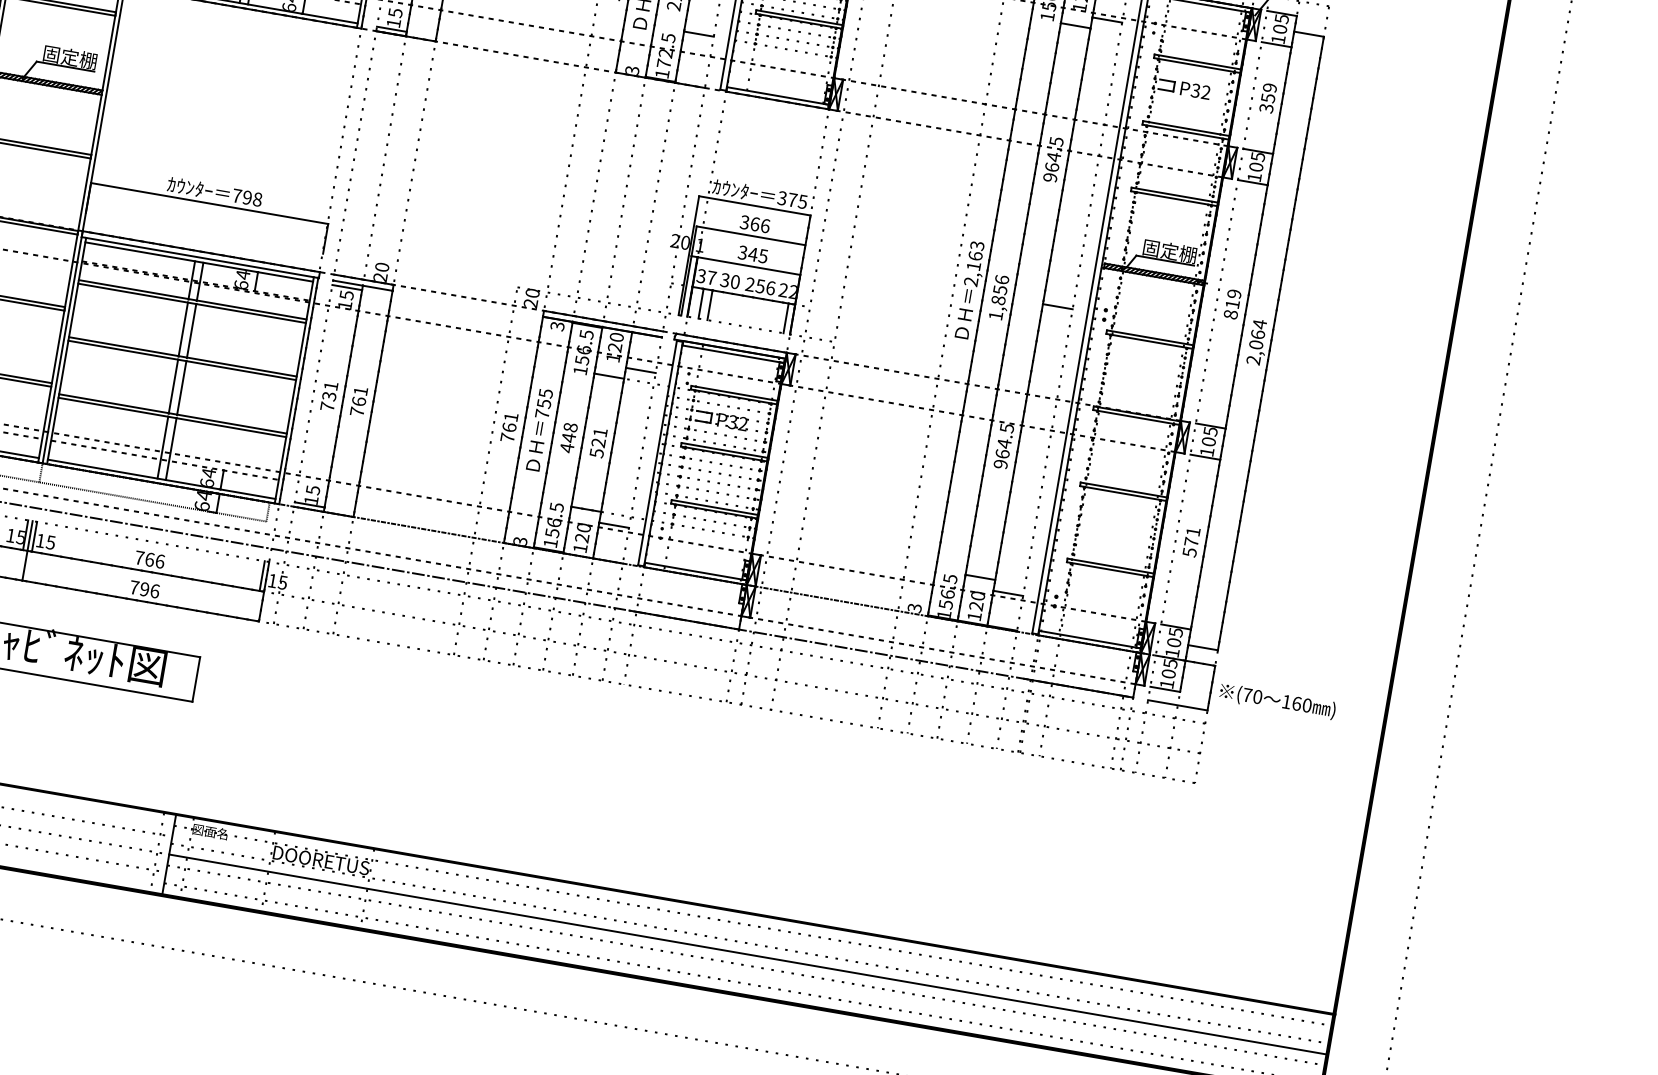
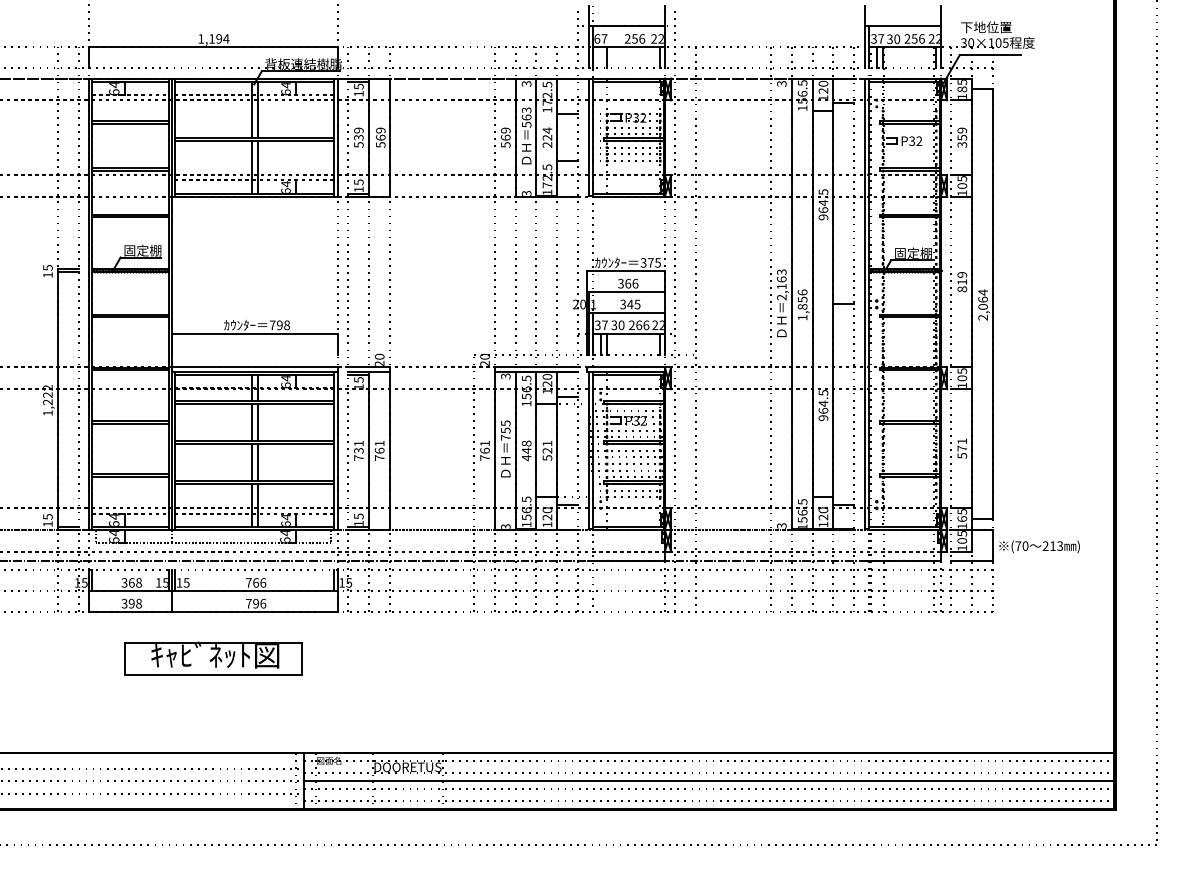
text: (1280, 29) -> (962, 89), 105 -> 185
text: (760, 286) -> (639, 325), 256 -> 266
text: (1173, 641) -> (961, 518), 105 -> 165
text: (1296, 702) -> (1052, 545), 160 -> 213

